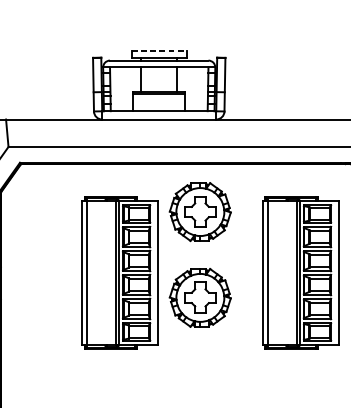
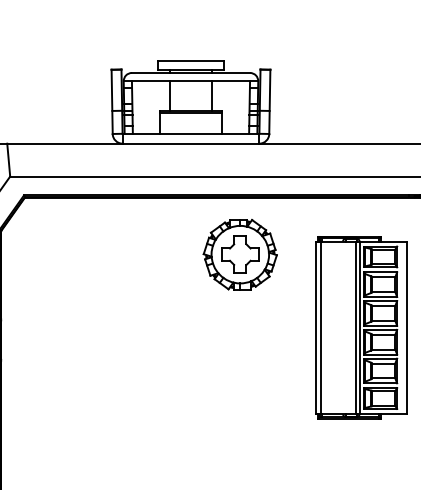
line: (158, 51) -> (190, 61), dashed -> solid
part: (120, 272) -> (144, 327), removed
part: (199, 297) -> (239, 357), removed

